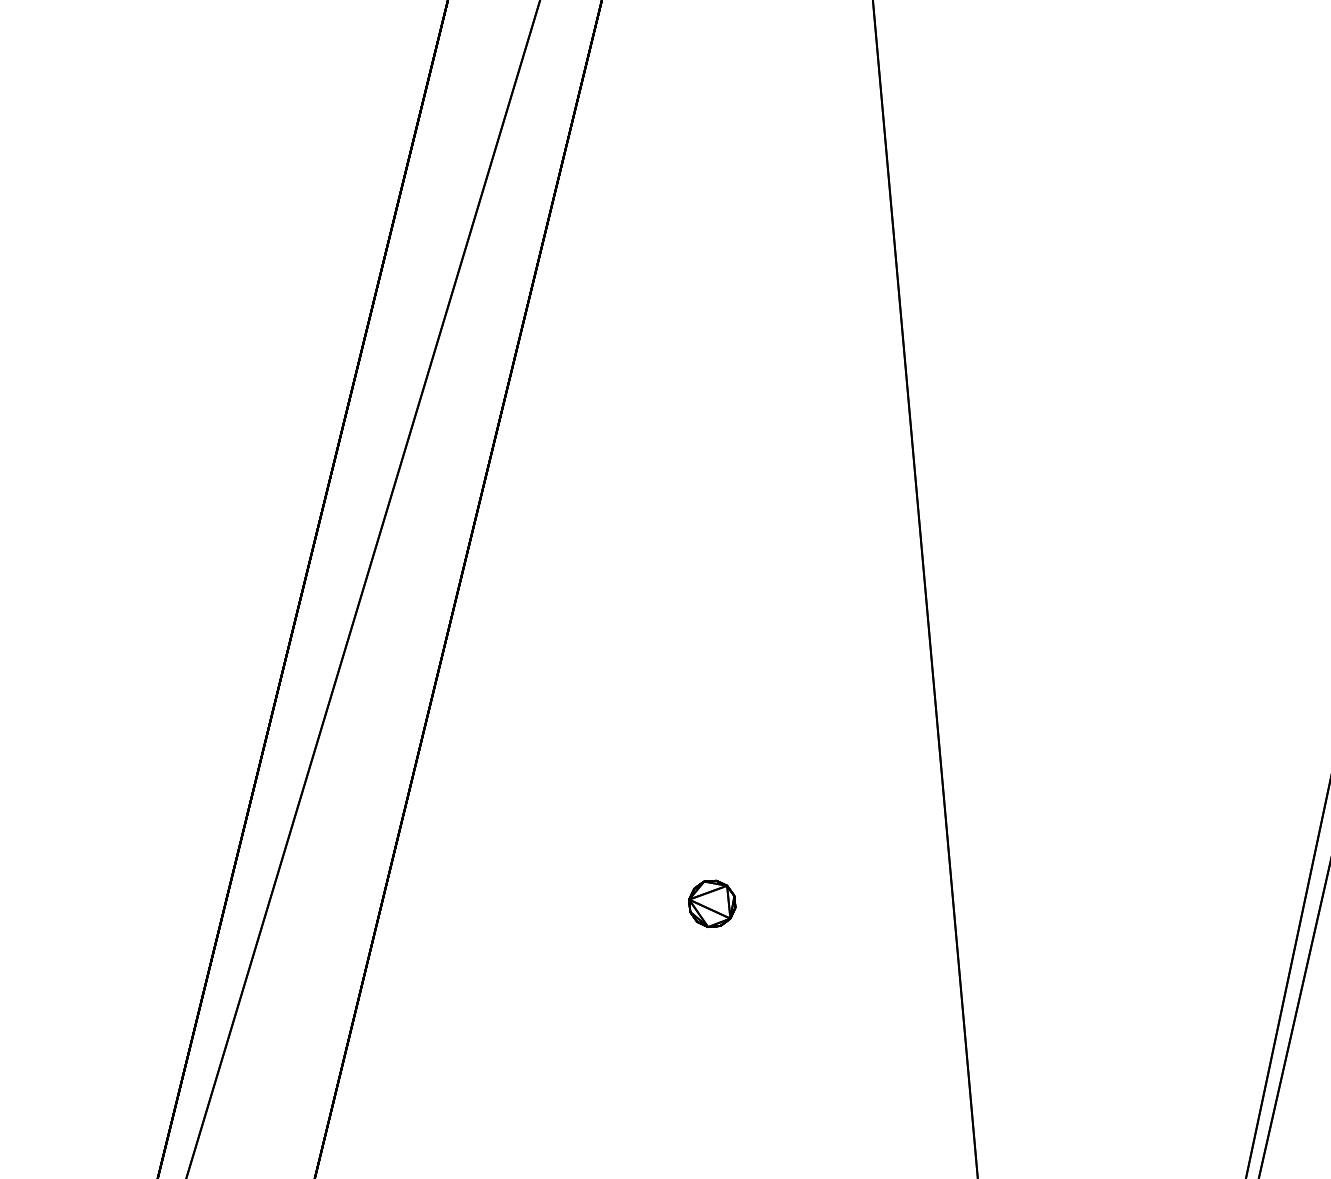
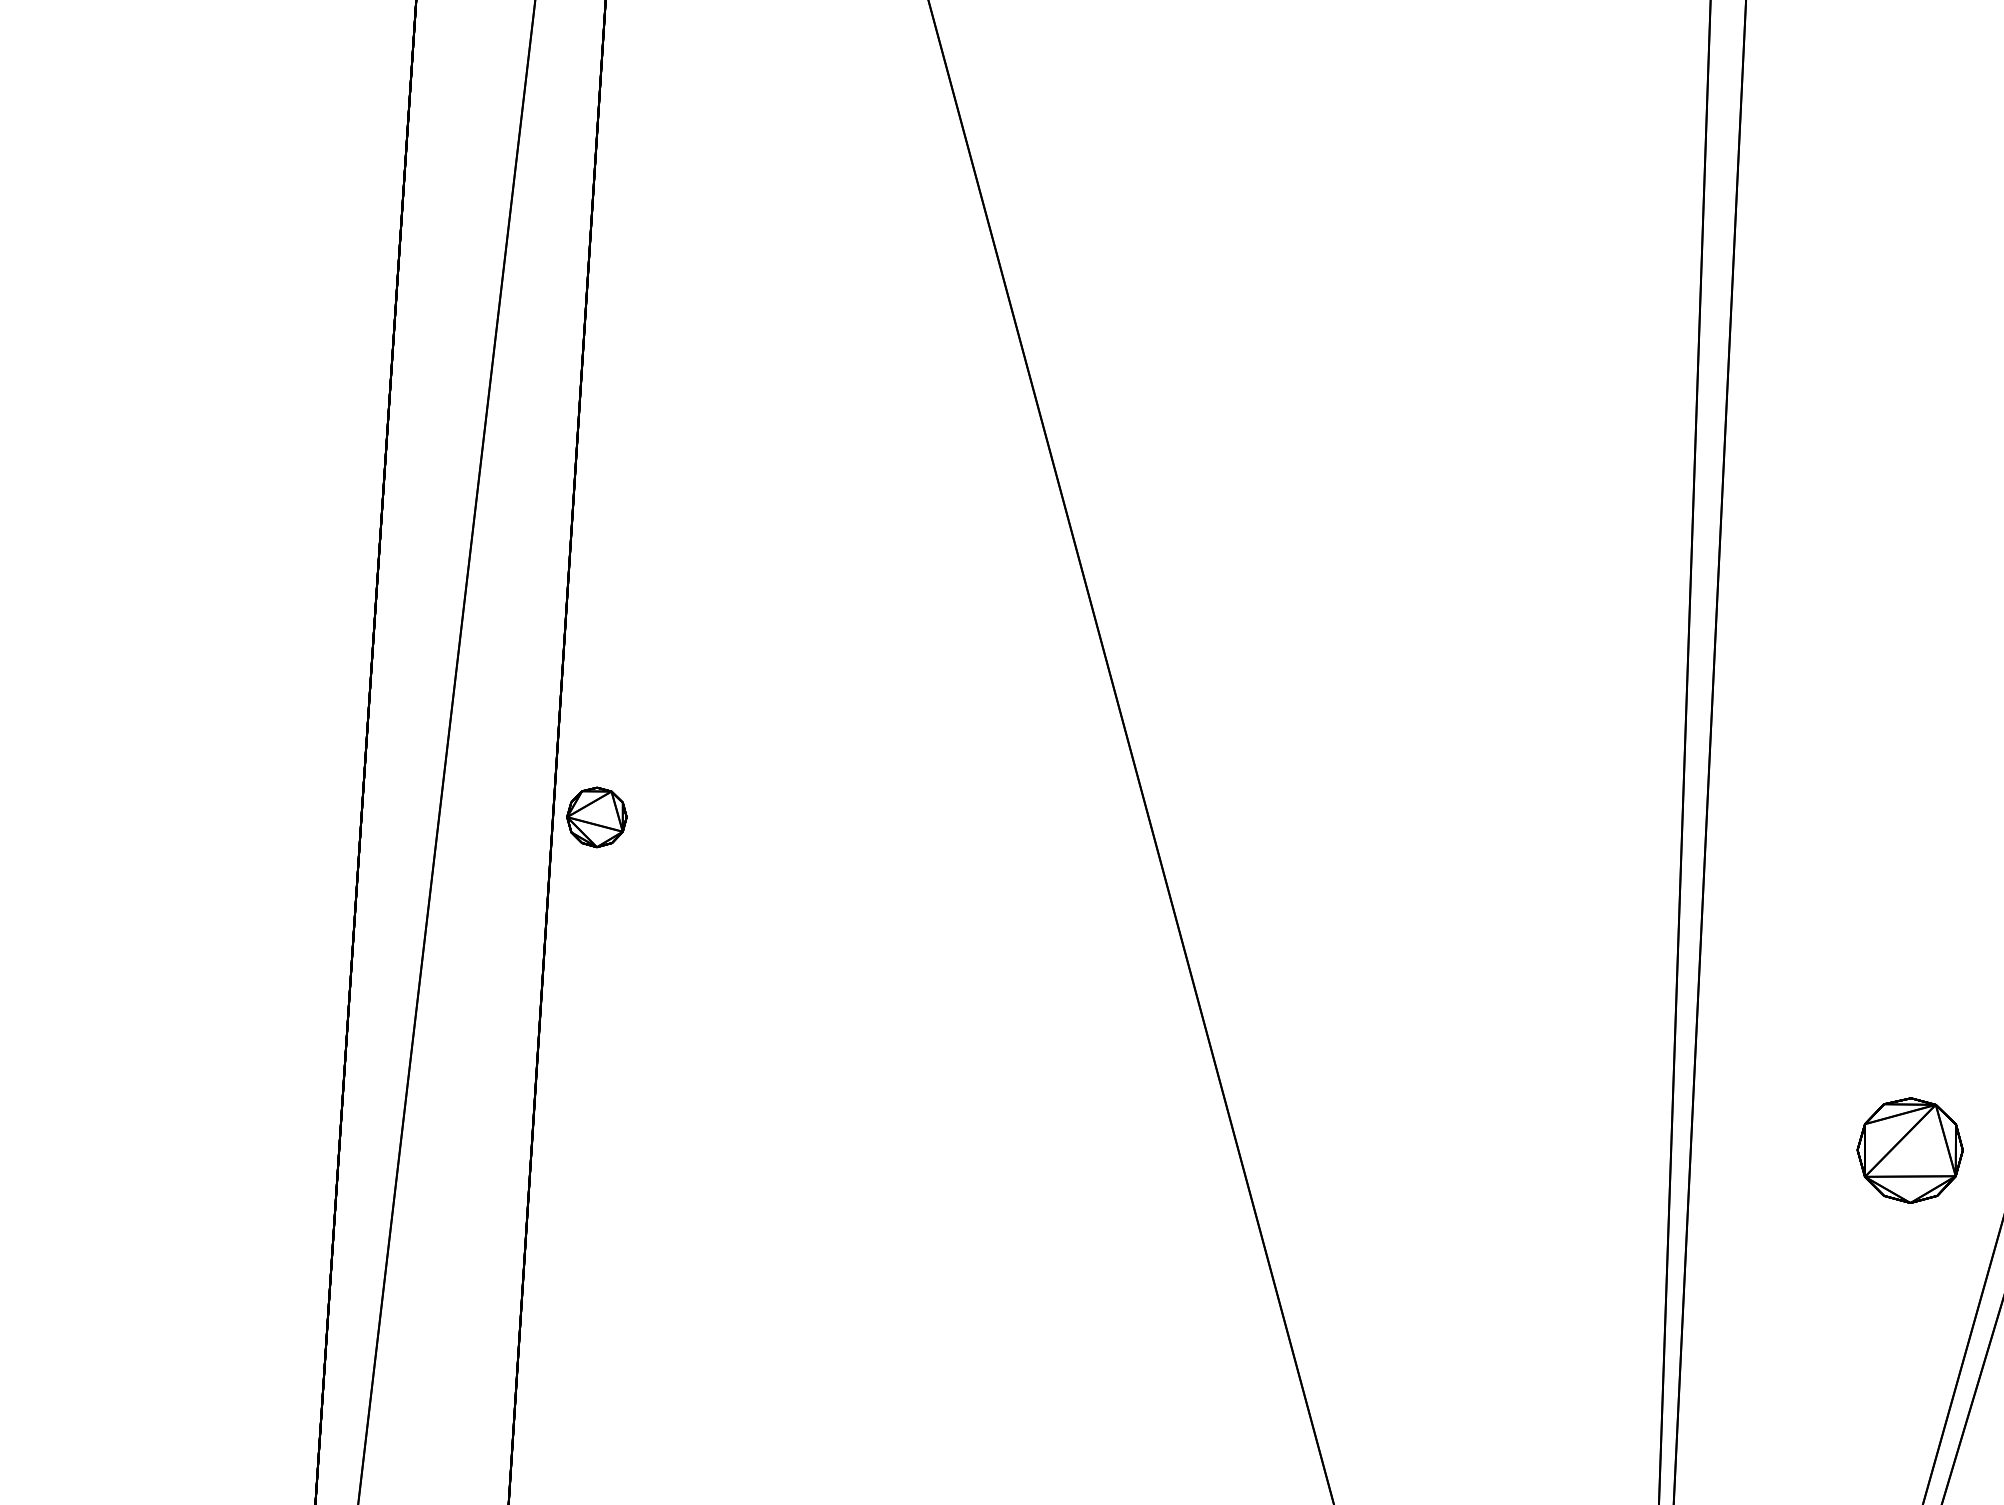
part: (711, 903) -> (596, 817), moved

